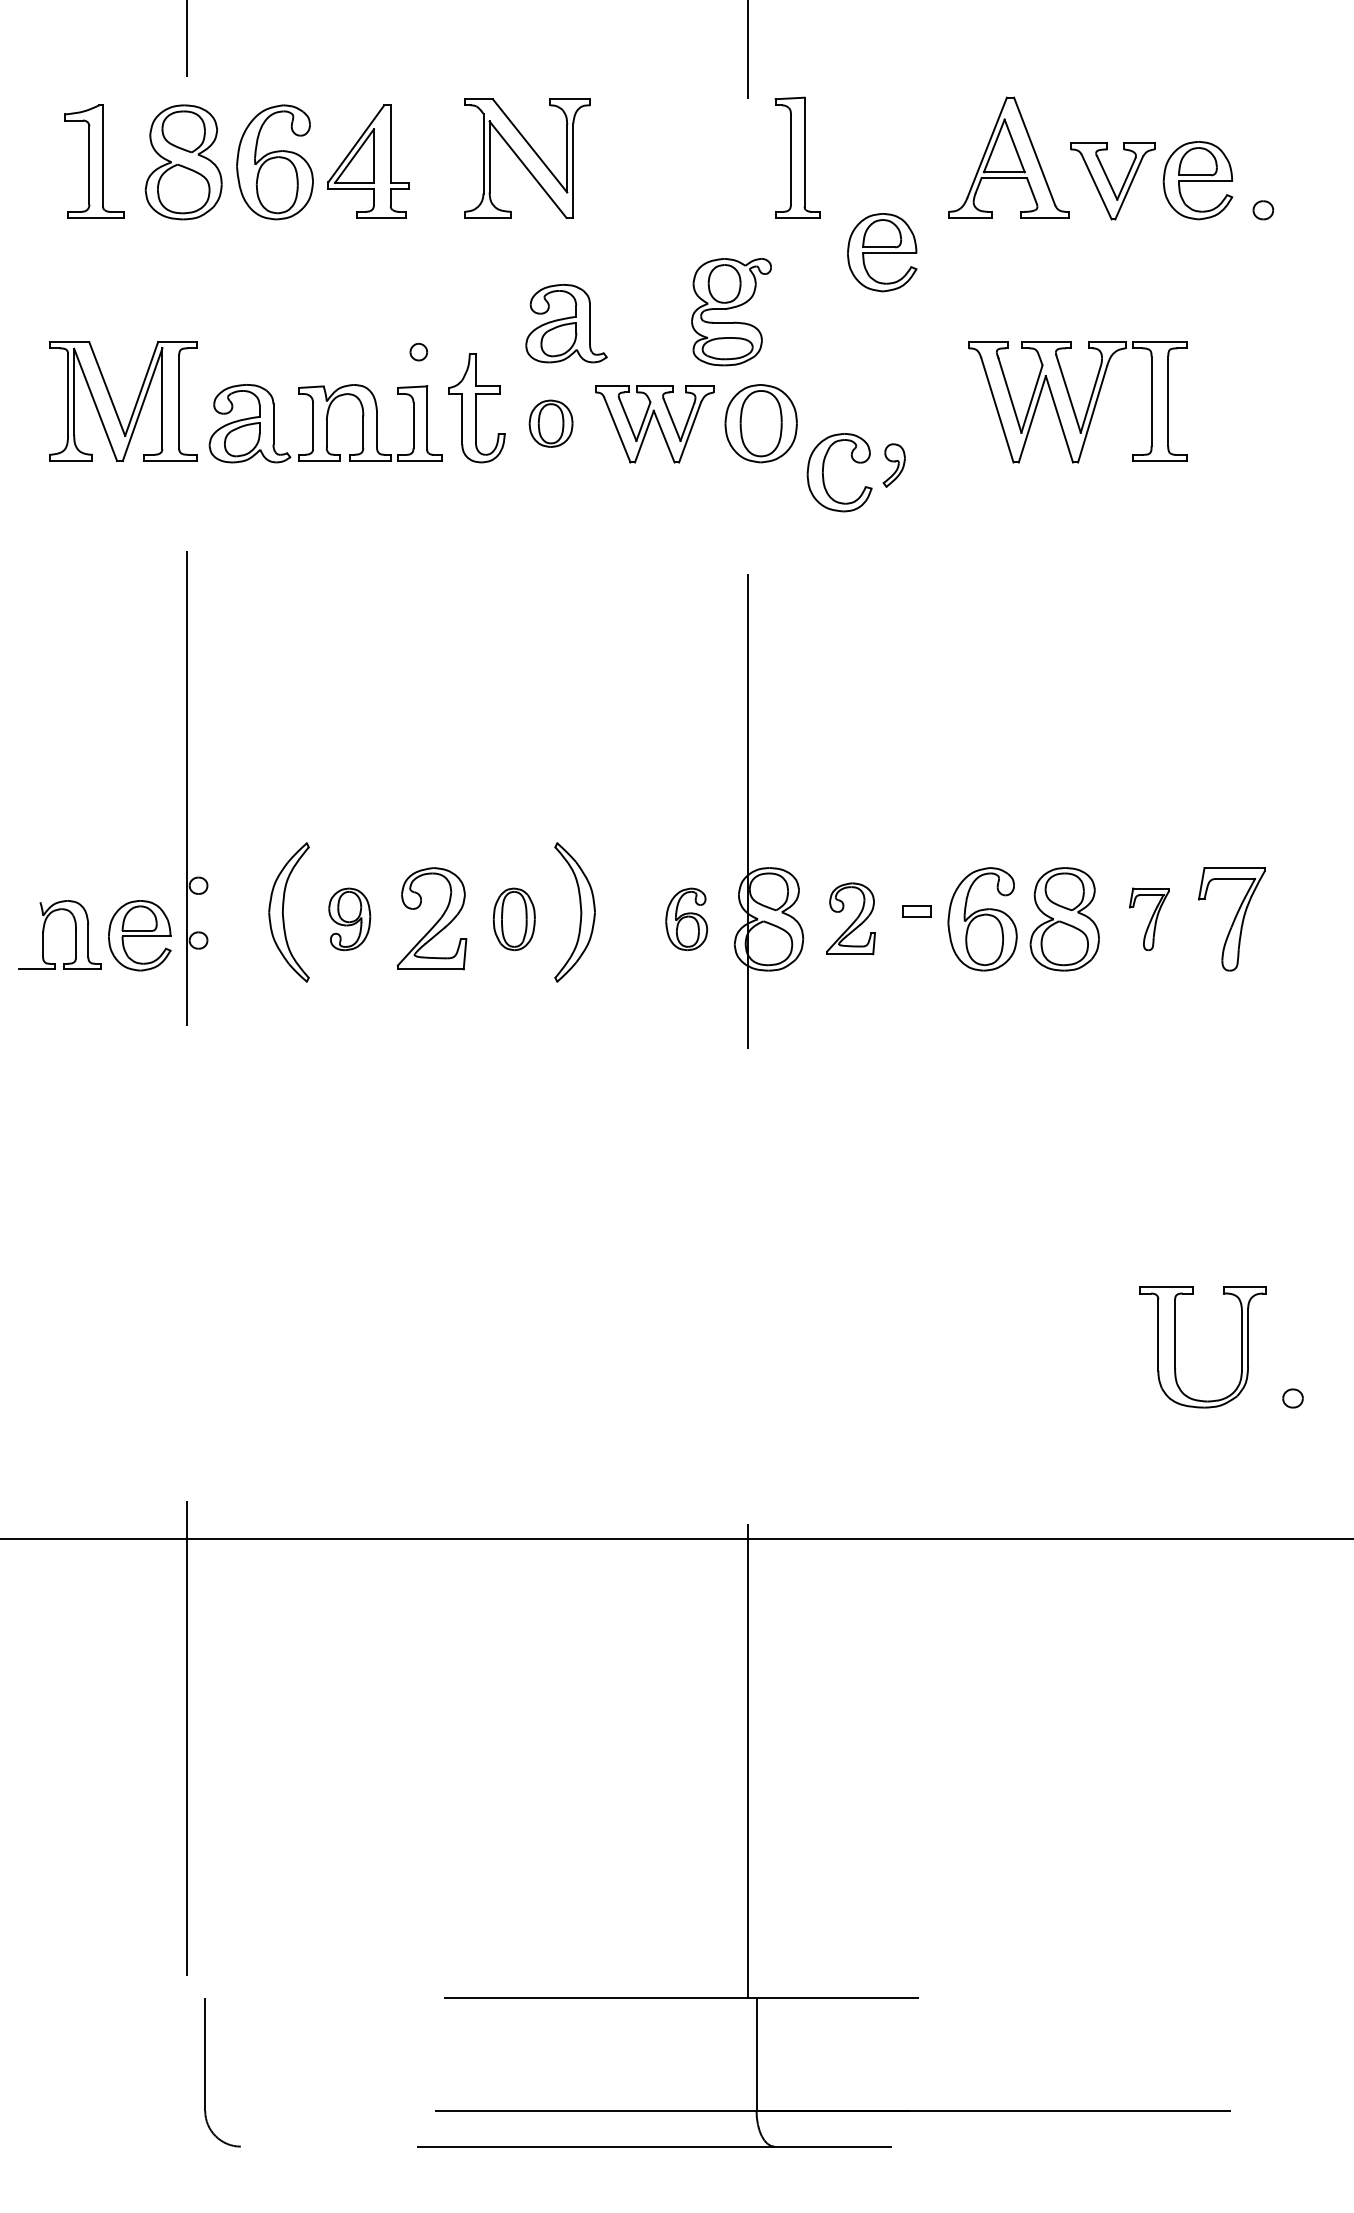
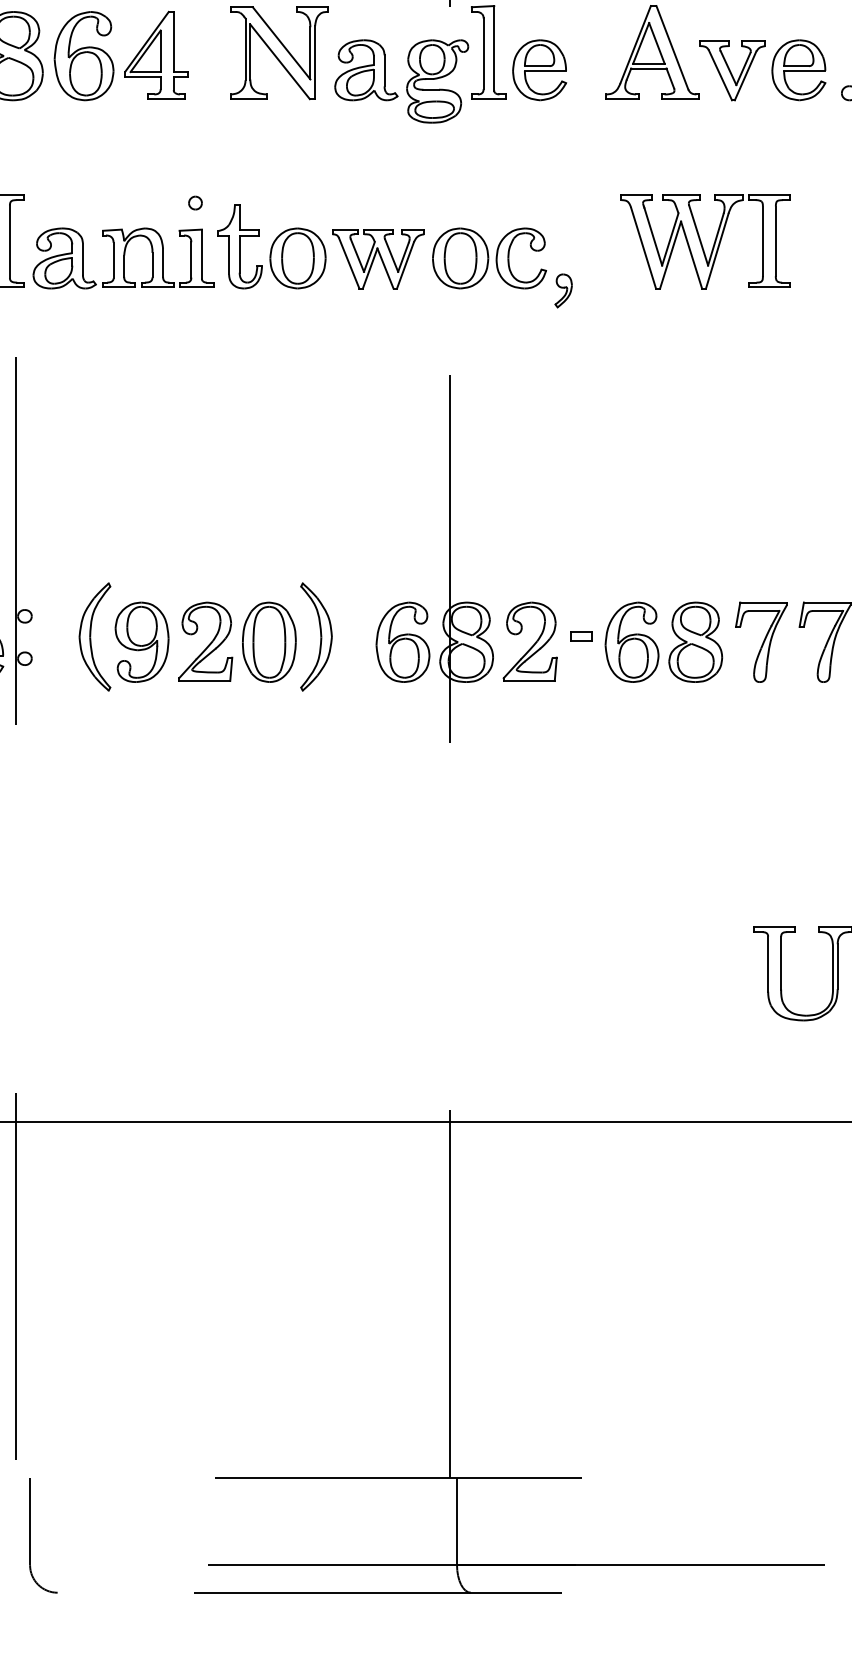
part: (882, 252) -> (539, 70), moved
part: (731, 312) -> (437, 81), moved
part: (566, 323) -> (366, 70), moved
part: (550, 423) -> (297, 258), size x1.67
part: (823, 472) -> (508, 258), moved
part: (850, 918) -> (529, 641), size x1.43
part: (349, 919) -> (141, 642), size x1.67
part: (514, 919) -> (269, 642), size x1.67
part: (686, 919) -> (402, 642), size x1.67
part: (1149, 919) -> (761, 642), size x1.67

